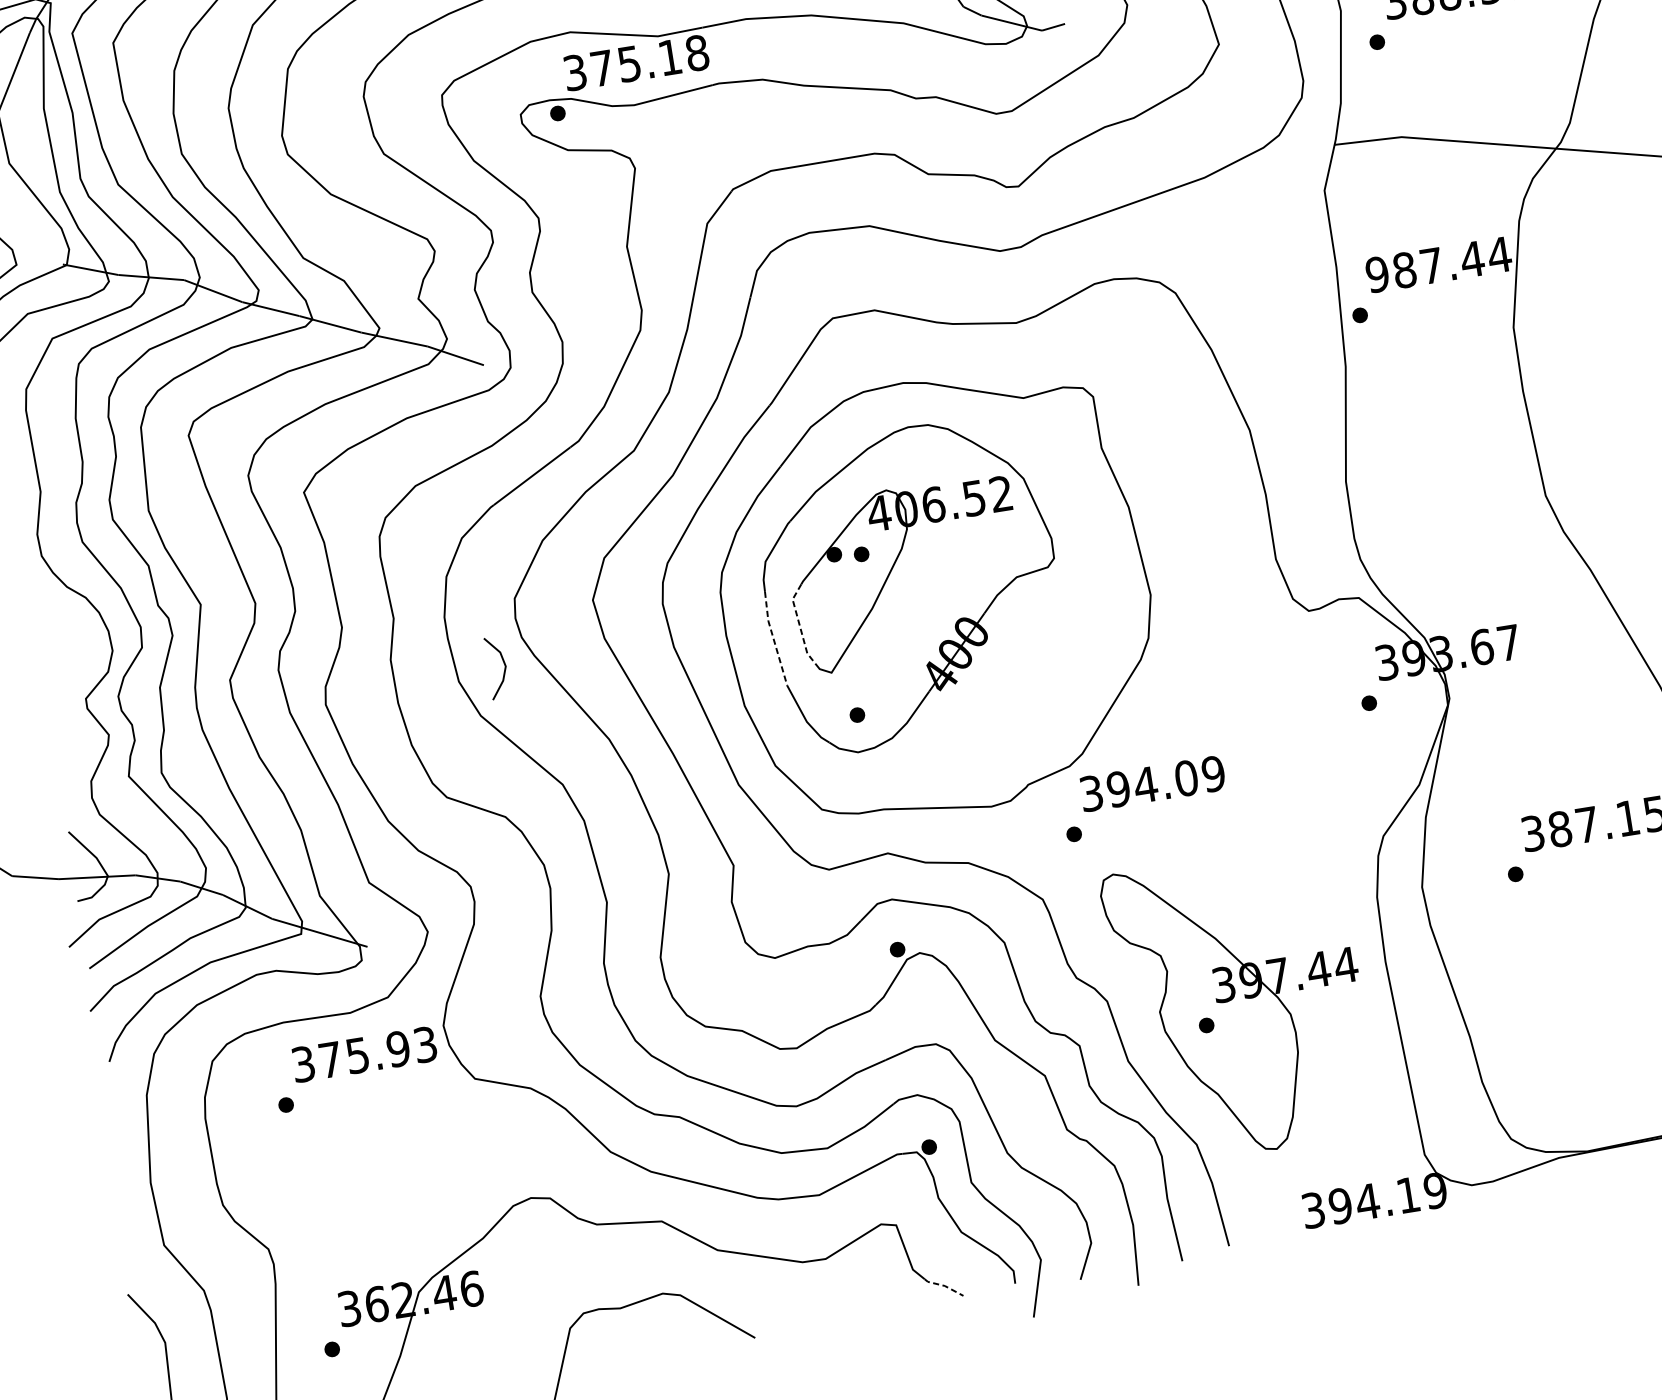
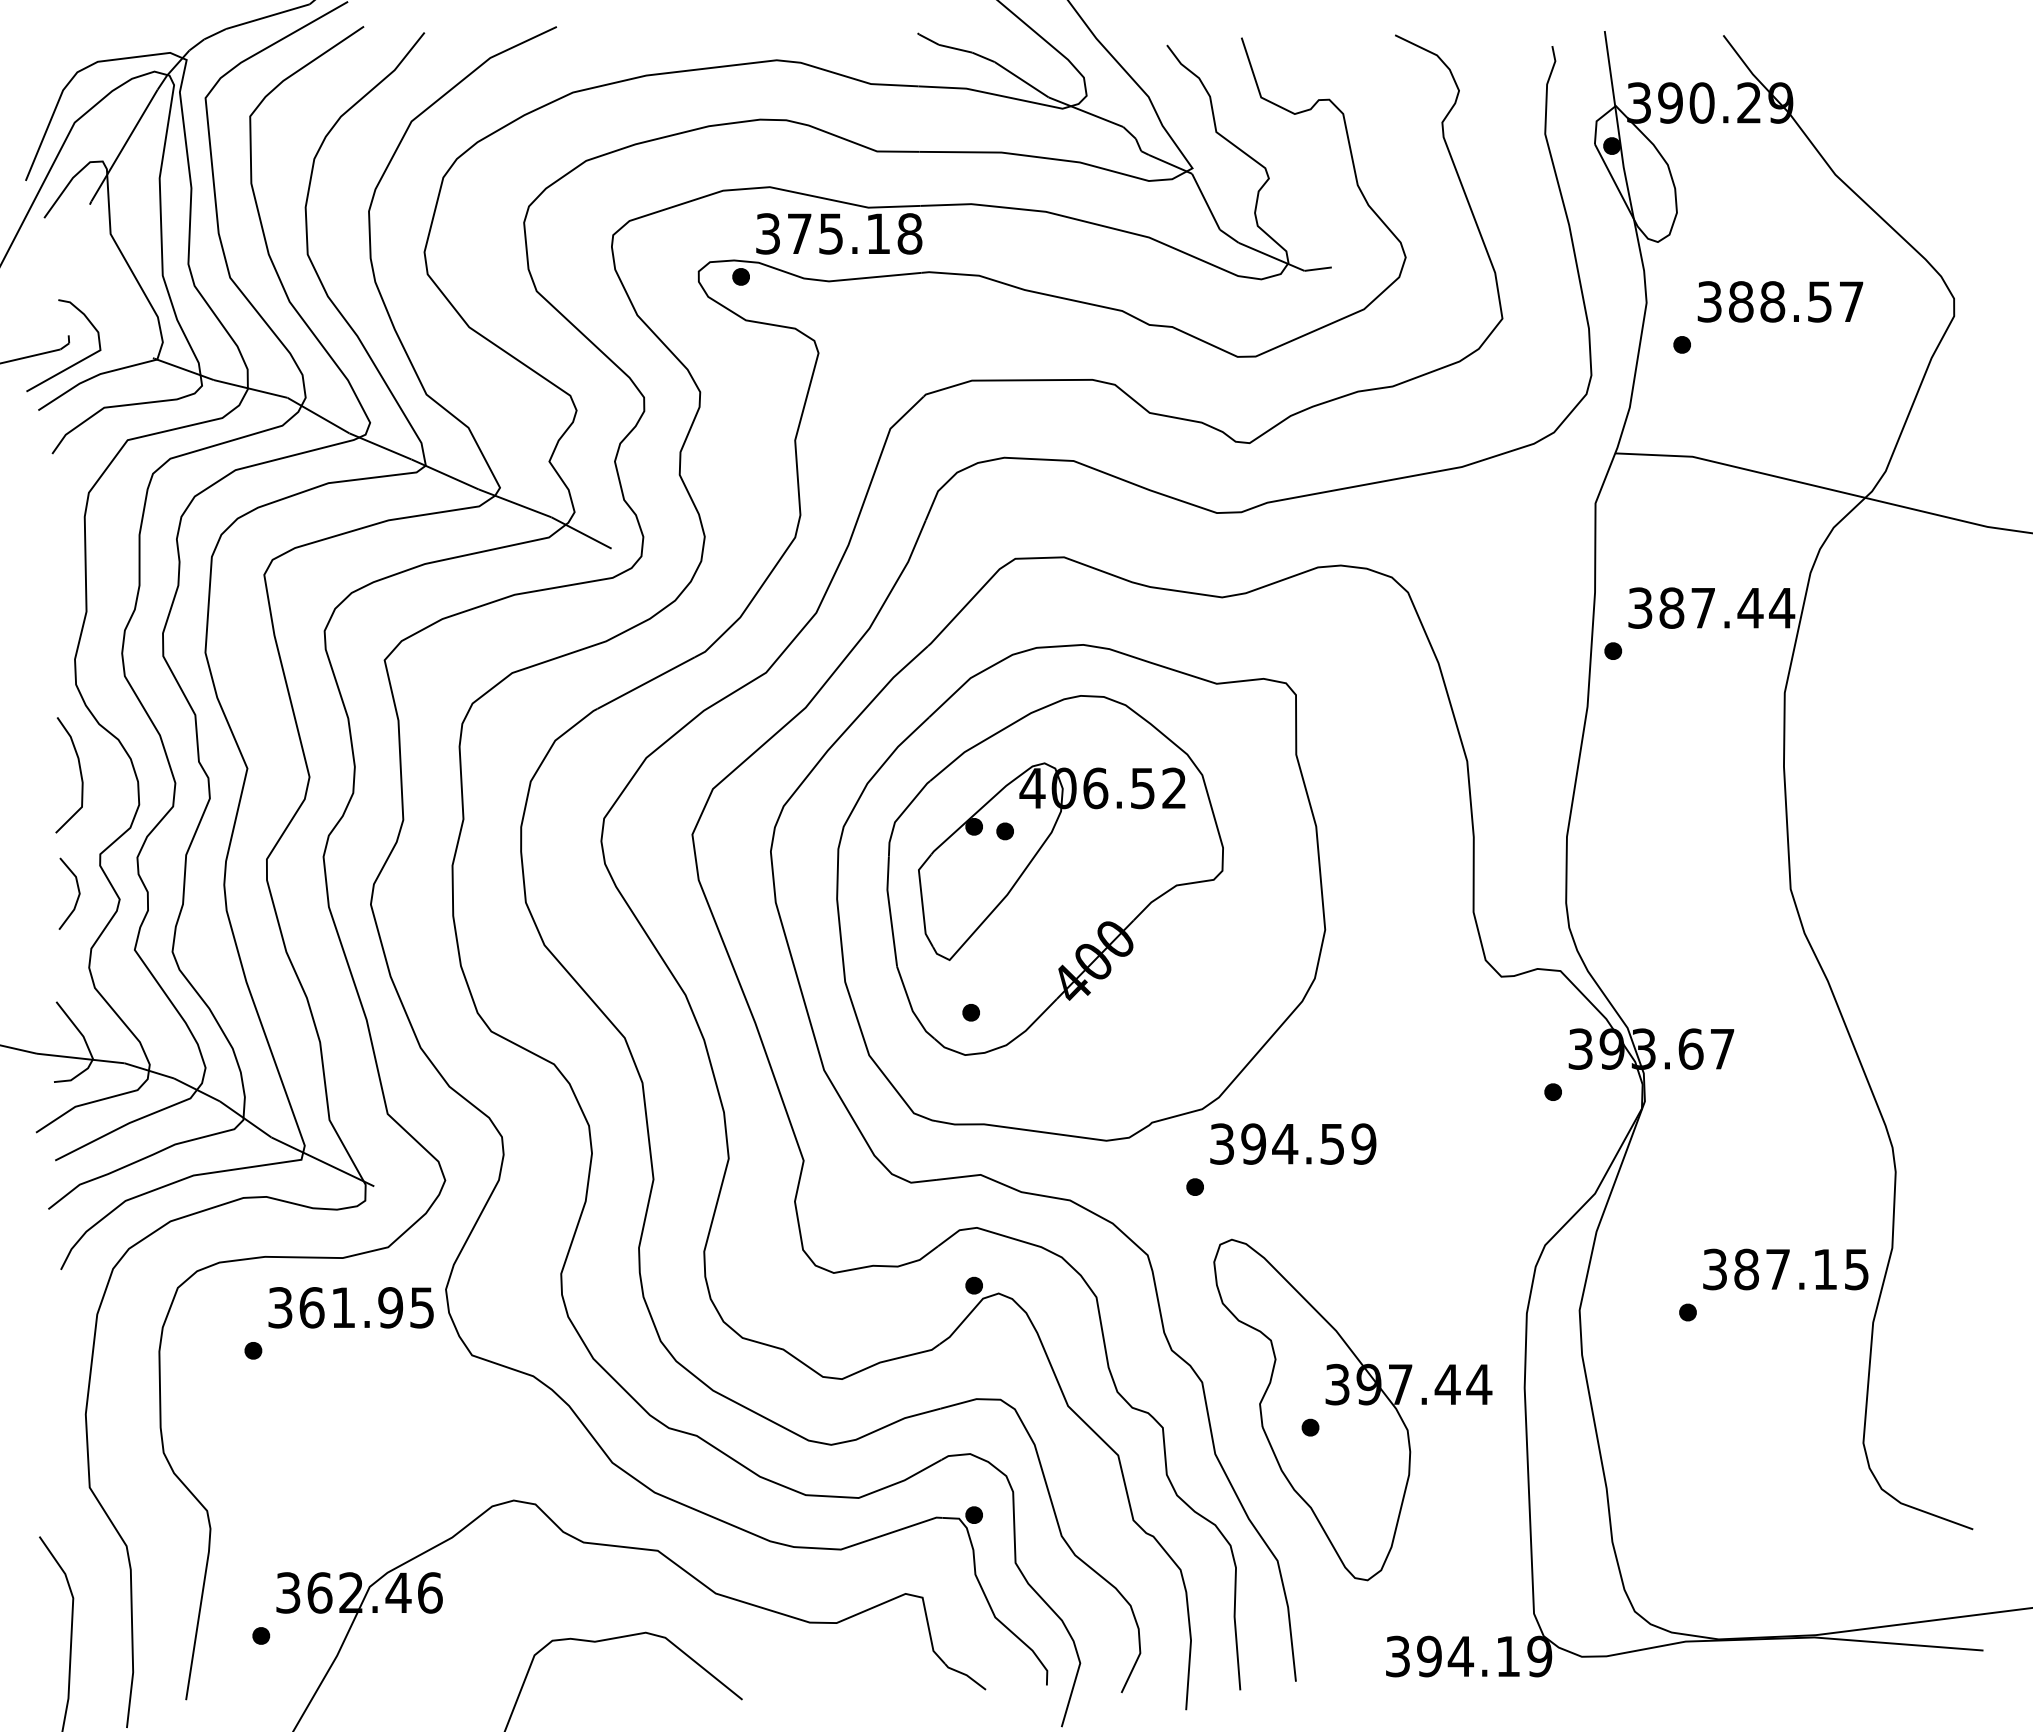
text: (1376, 274) -> (1639, 607), 987.44 -> 387.44
line: (799, 624) -> (922, 899), dashed -> solid
curve: (56, 630) -> (79, 771), added
line: (773, 638) -> (890, 910), dashed -> solid
line: (504, 669) -> (77, 896), moved
text: (1186, 777) -> (1332, 1143), 394.09 -> 394.59
text: (377, 1052) -> (366, 1307), 375.93 -> 361.95
line: (944, 1286) -> (966, 1675), dashed -> solid

